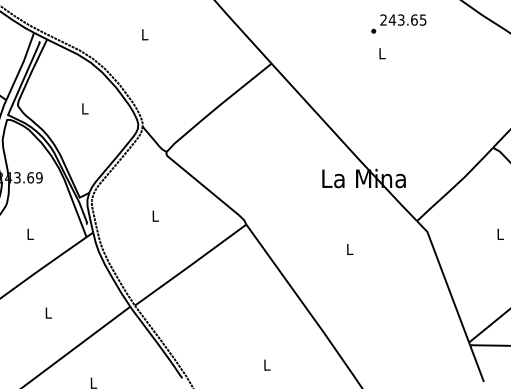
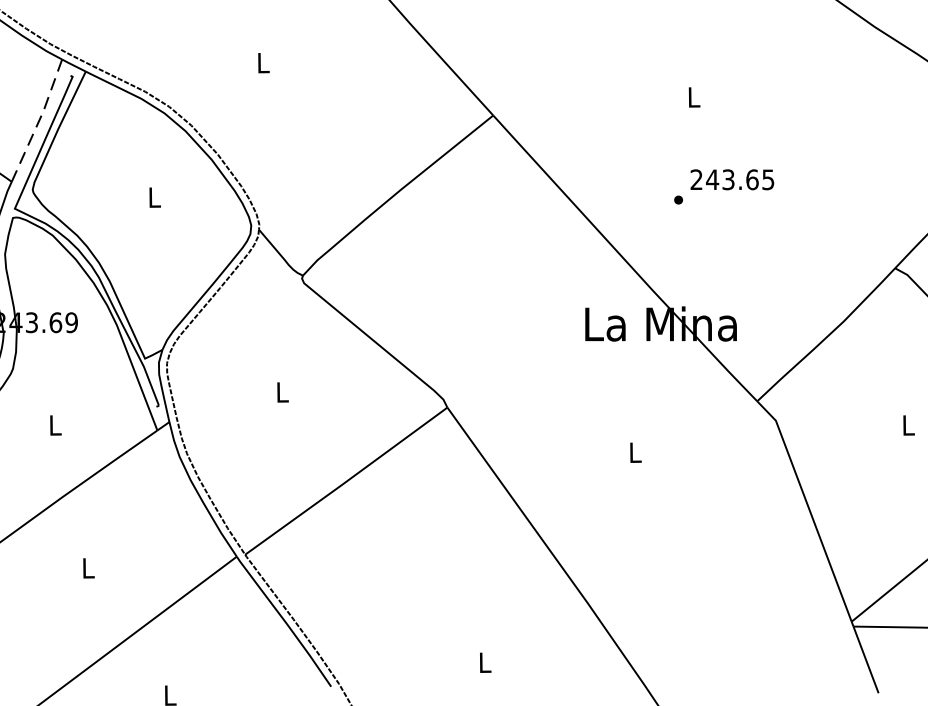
text: (398, 23) -> (723, 186), moved
line: (21, 66) -> (39, 120), solid -> dashed

